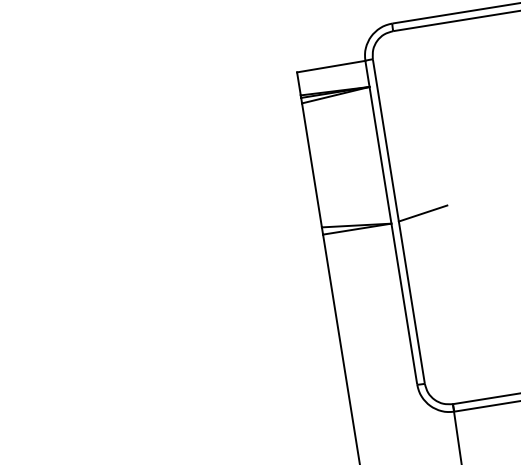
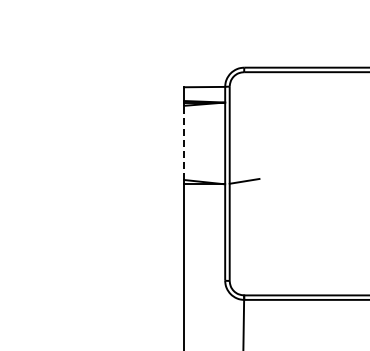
line: (312, 164) -> (184, 142), solid -> dashed

